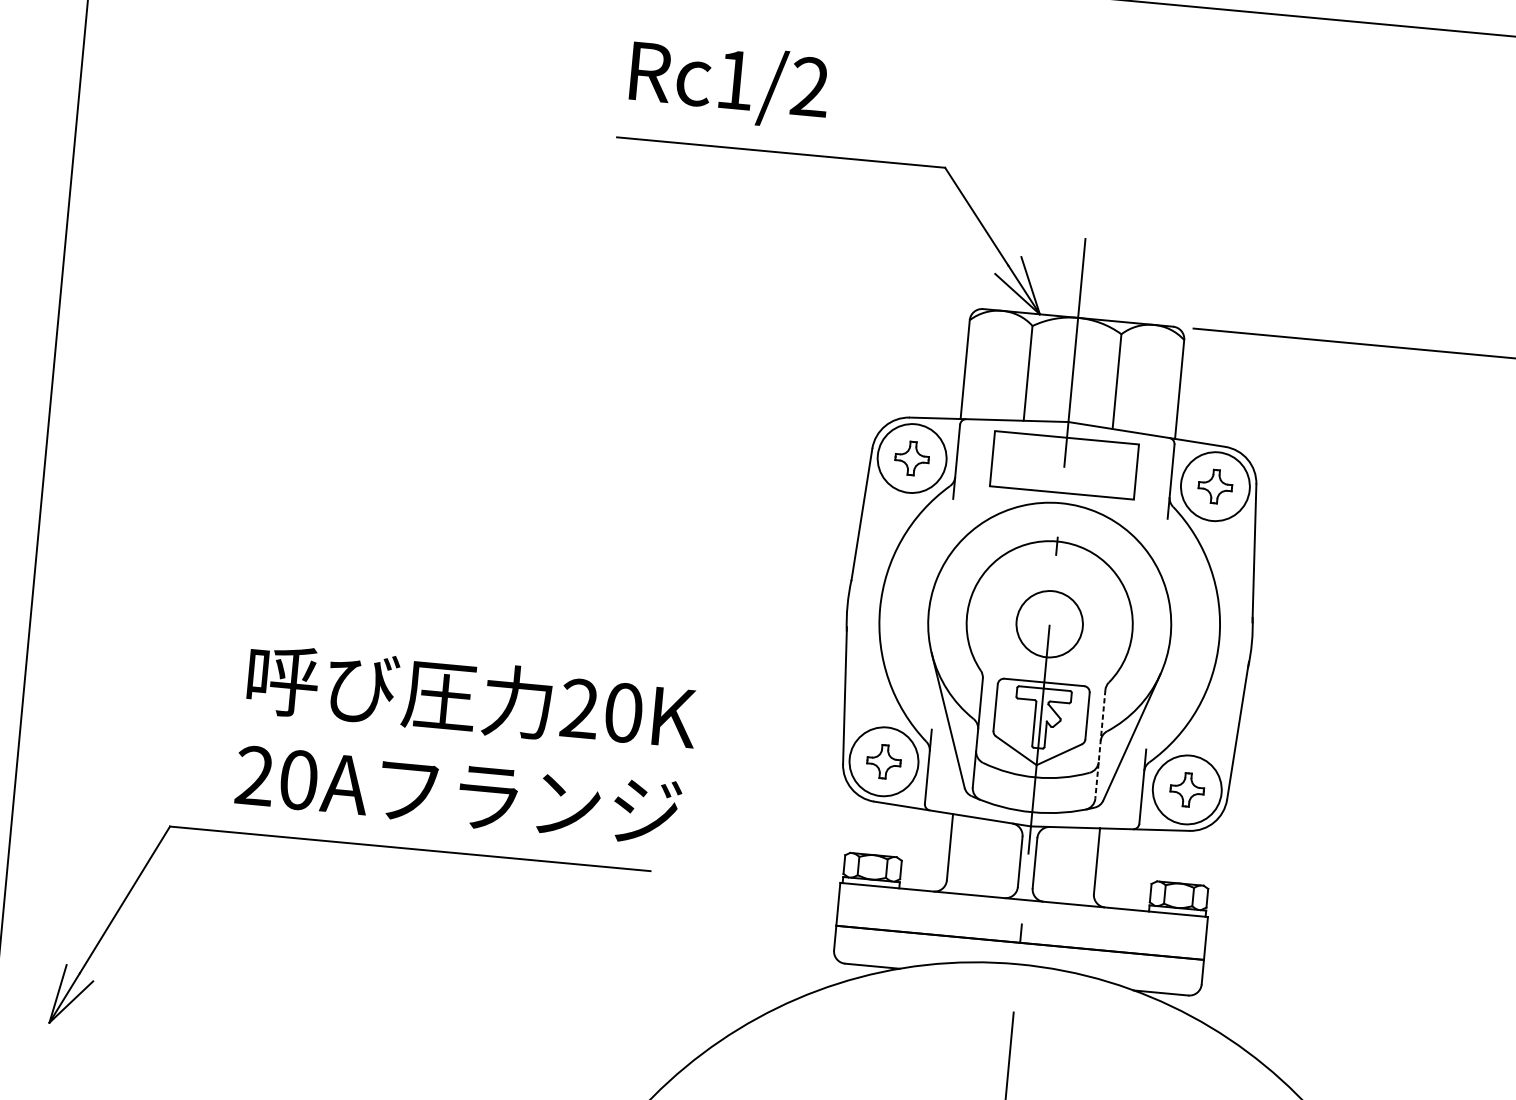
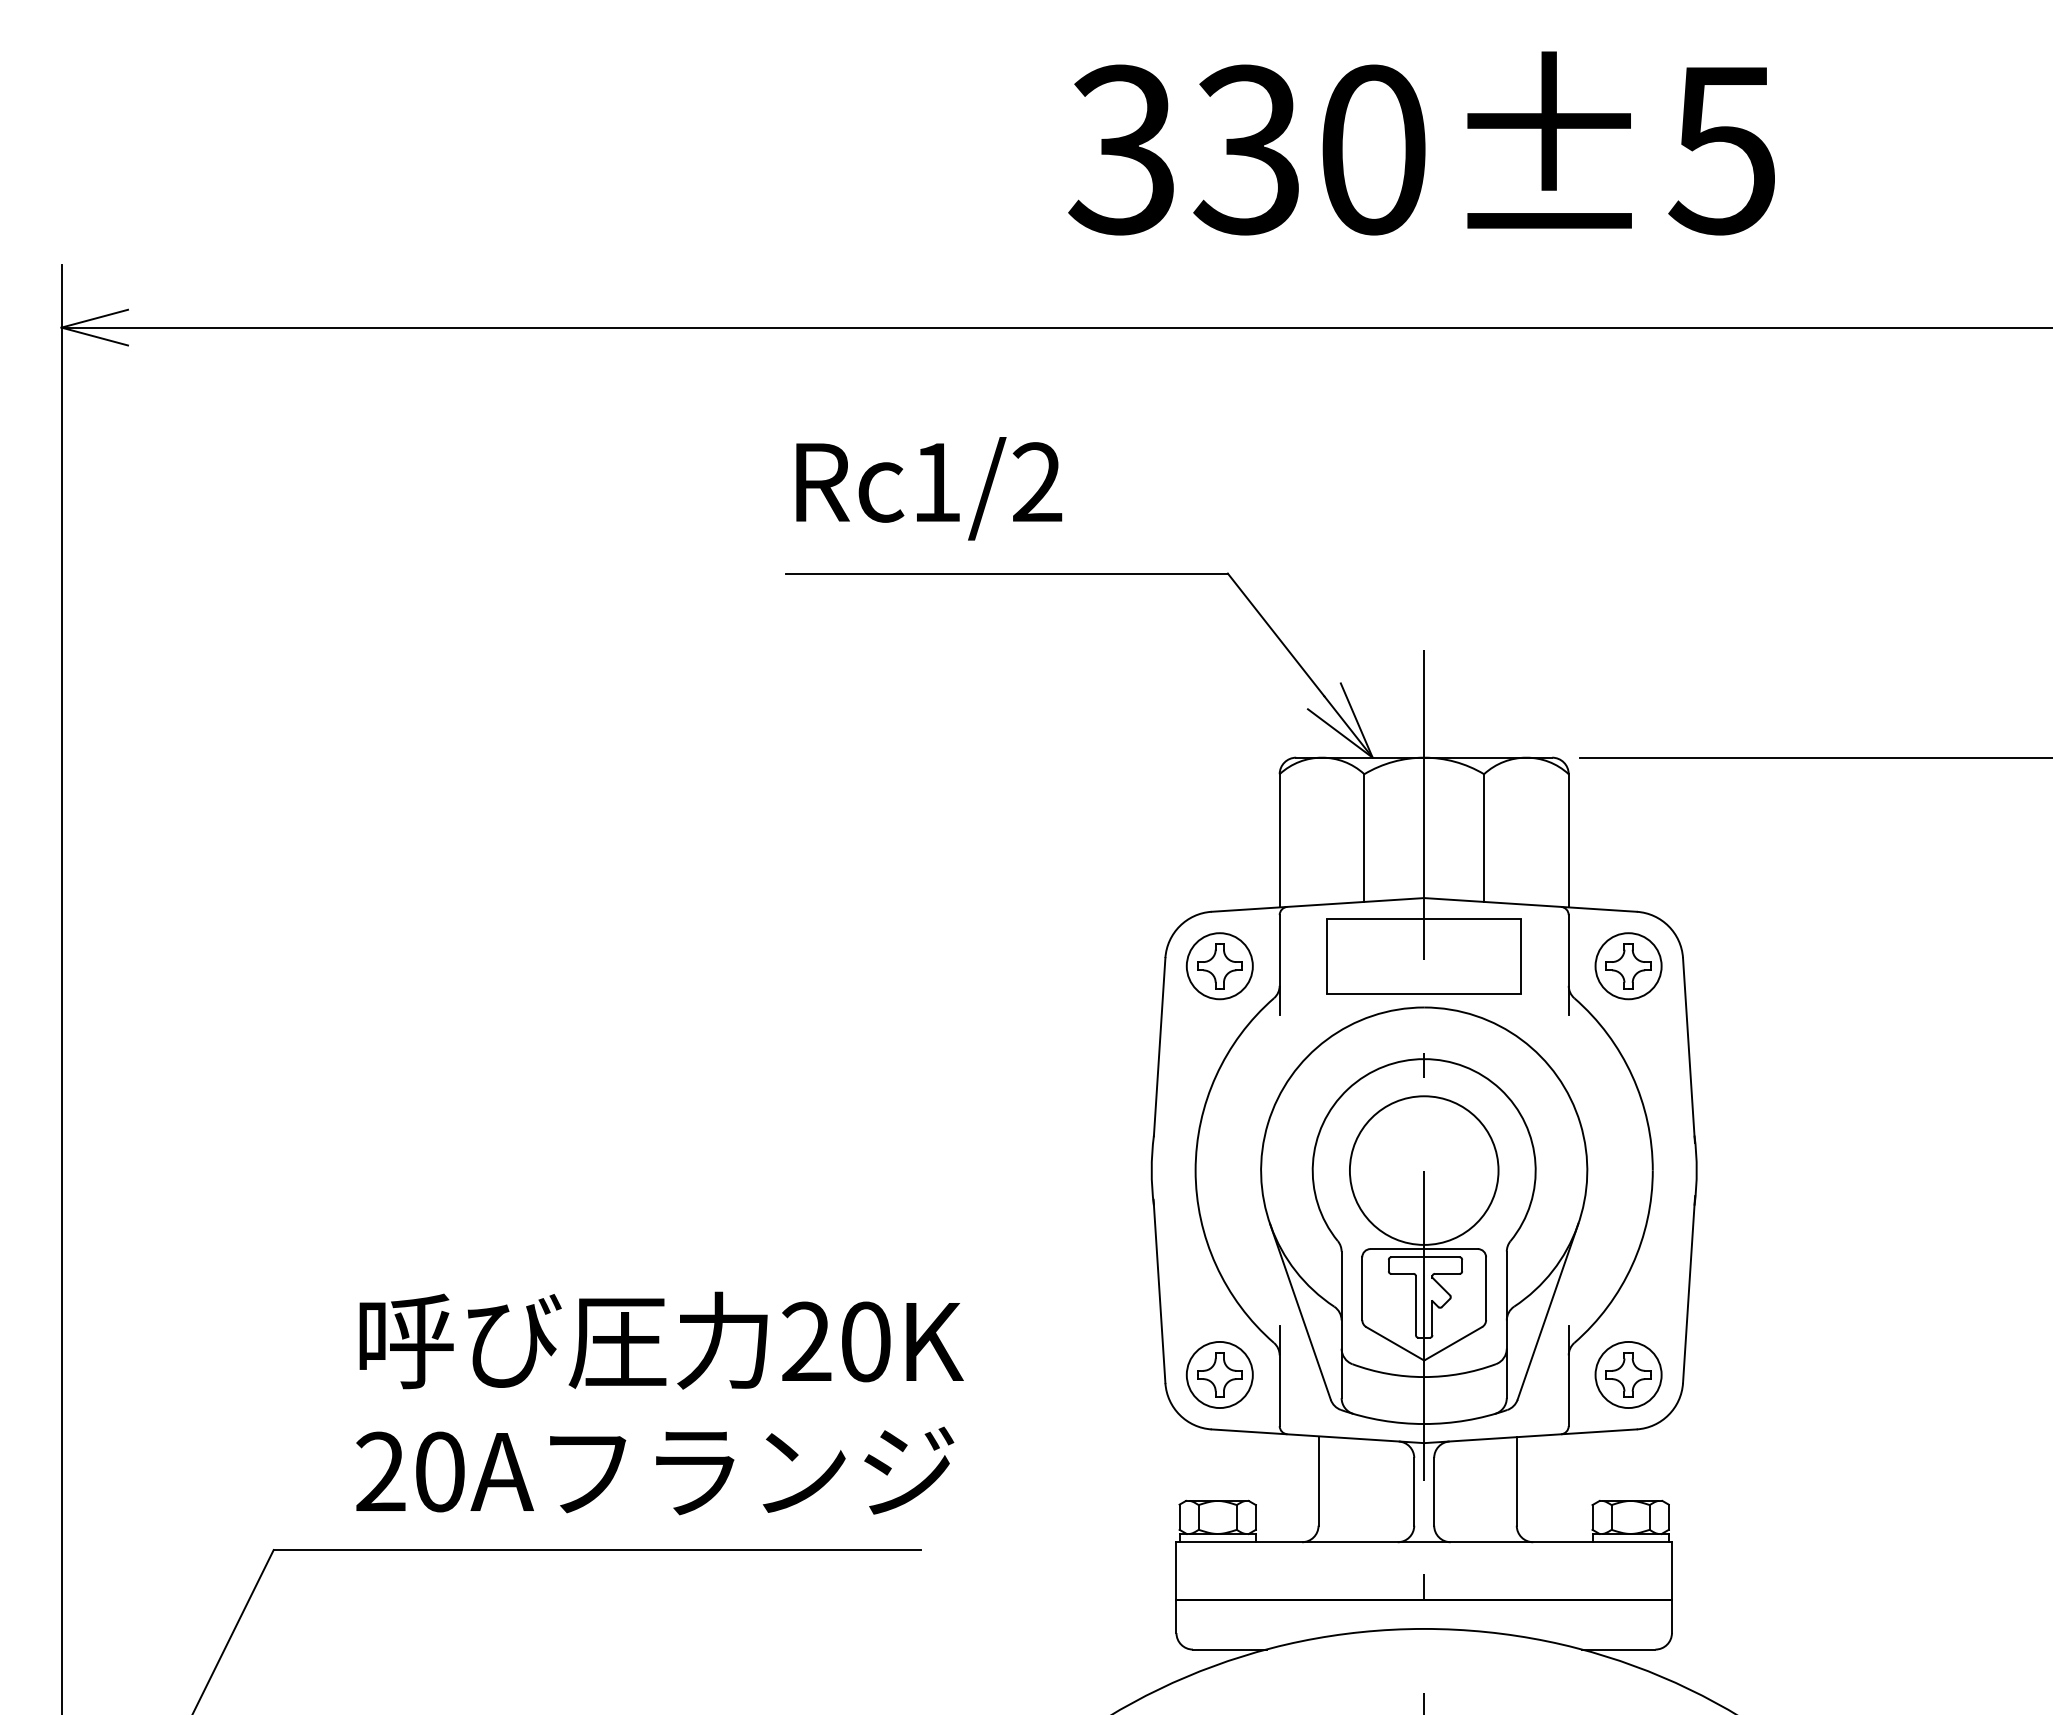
circle: (911, 458) -> (1219, 966), size x0.71
circle: (1215, 486) -> (1628, 966), size x0.71
circle: (1049, 624) -> (1423, 1170), size x1.67
line: (1100, 744) -> (1506, 1325), dashed -> solid
circle: (883, 761) -> (1219, 1374), size x0.71
circle: (1187, 789) -> (1628, 1374), size x0.71

